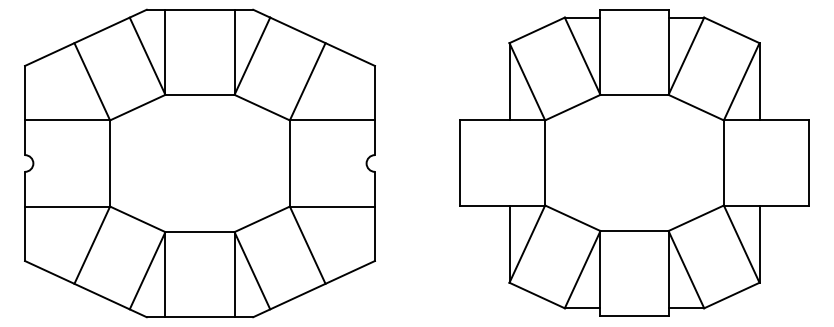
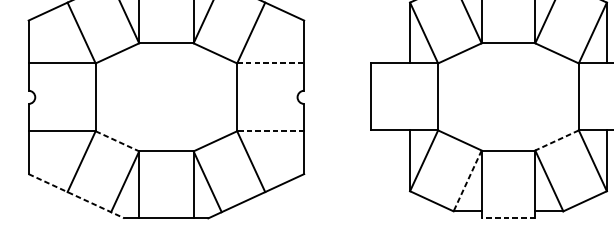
line: (332, 120) -> (270, 63), solid -> dashed
line: (332, 206) -> (270, 131), solid -> dashed
line: (695, 218) -> (556, 140), solid -> dashed
line: (138, 219) -> (118, 141), solid -> dashed
line: (582, 269) -> (467, 180), solid -> dashed
line: (86, 289) -> (77, 196), solid -> dashed
line: (634, 316) -> (508, 217), solid -> dashed

